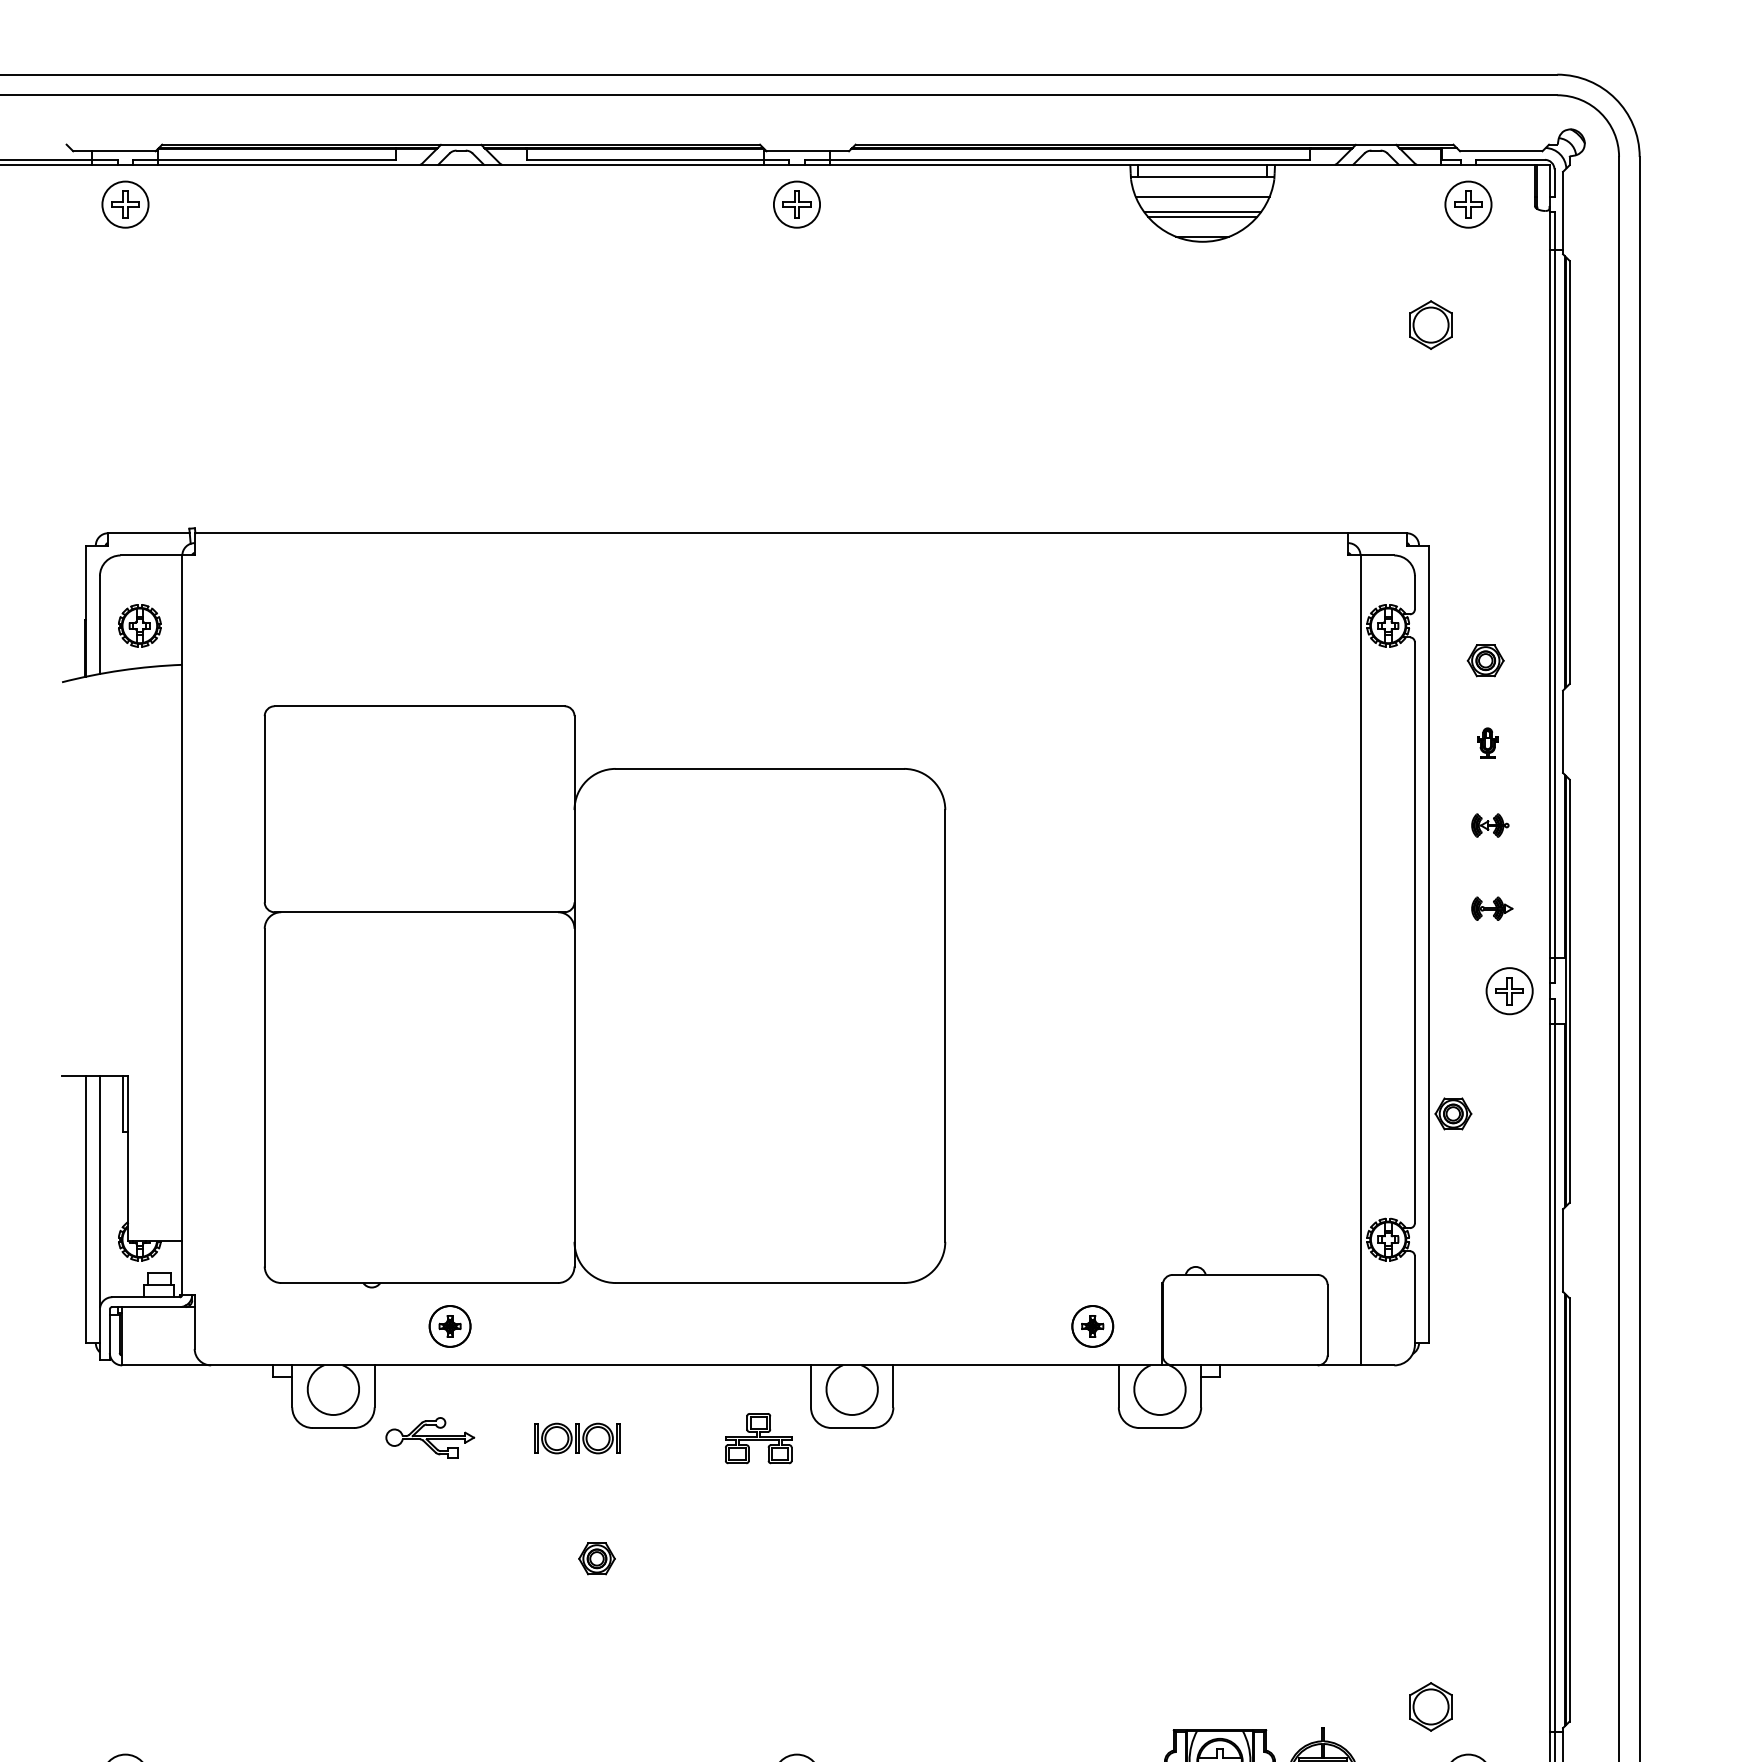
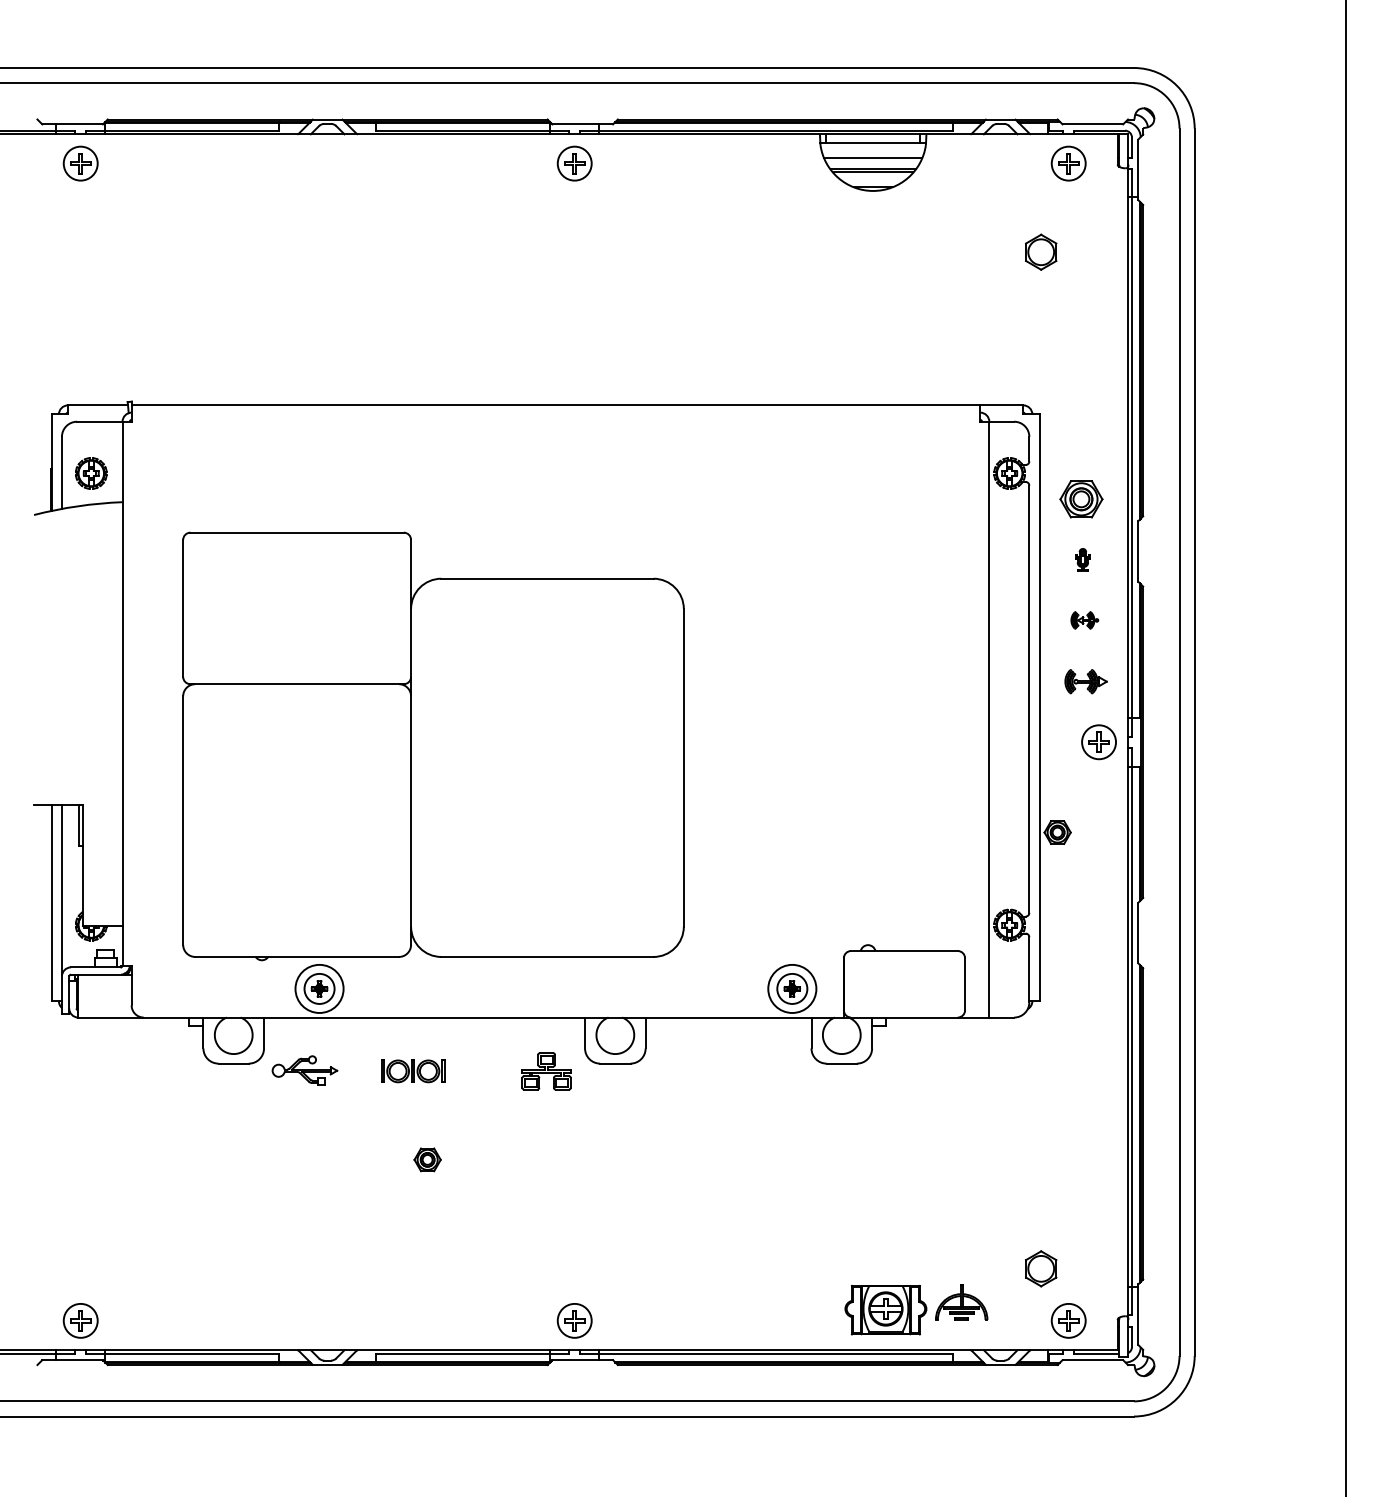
part: (1485, 659) -> (1081, 498), size x1.6
part: (1492, 908) -> (1086, 681), size x1.4
circle: (450, 1325) -> (319, 988), size x1.6
circle: (1092, 1325) -> (792, 988), size x1.6

